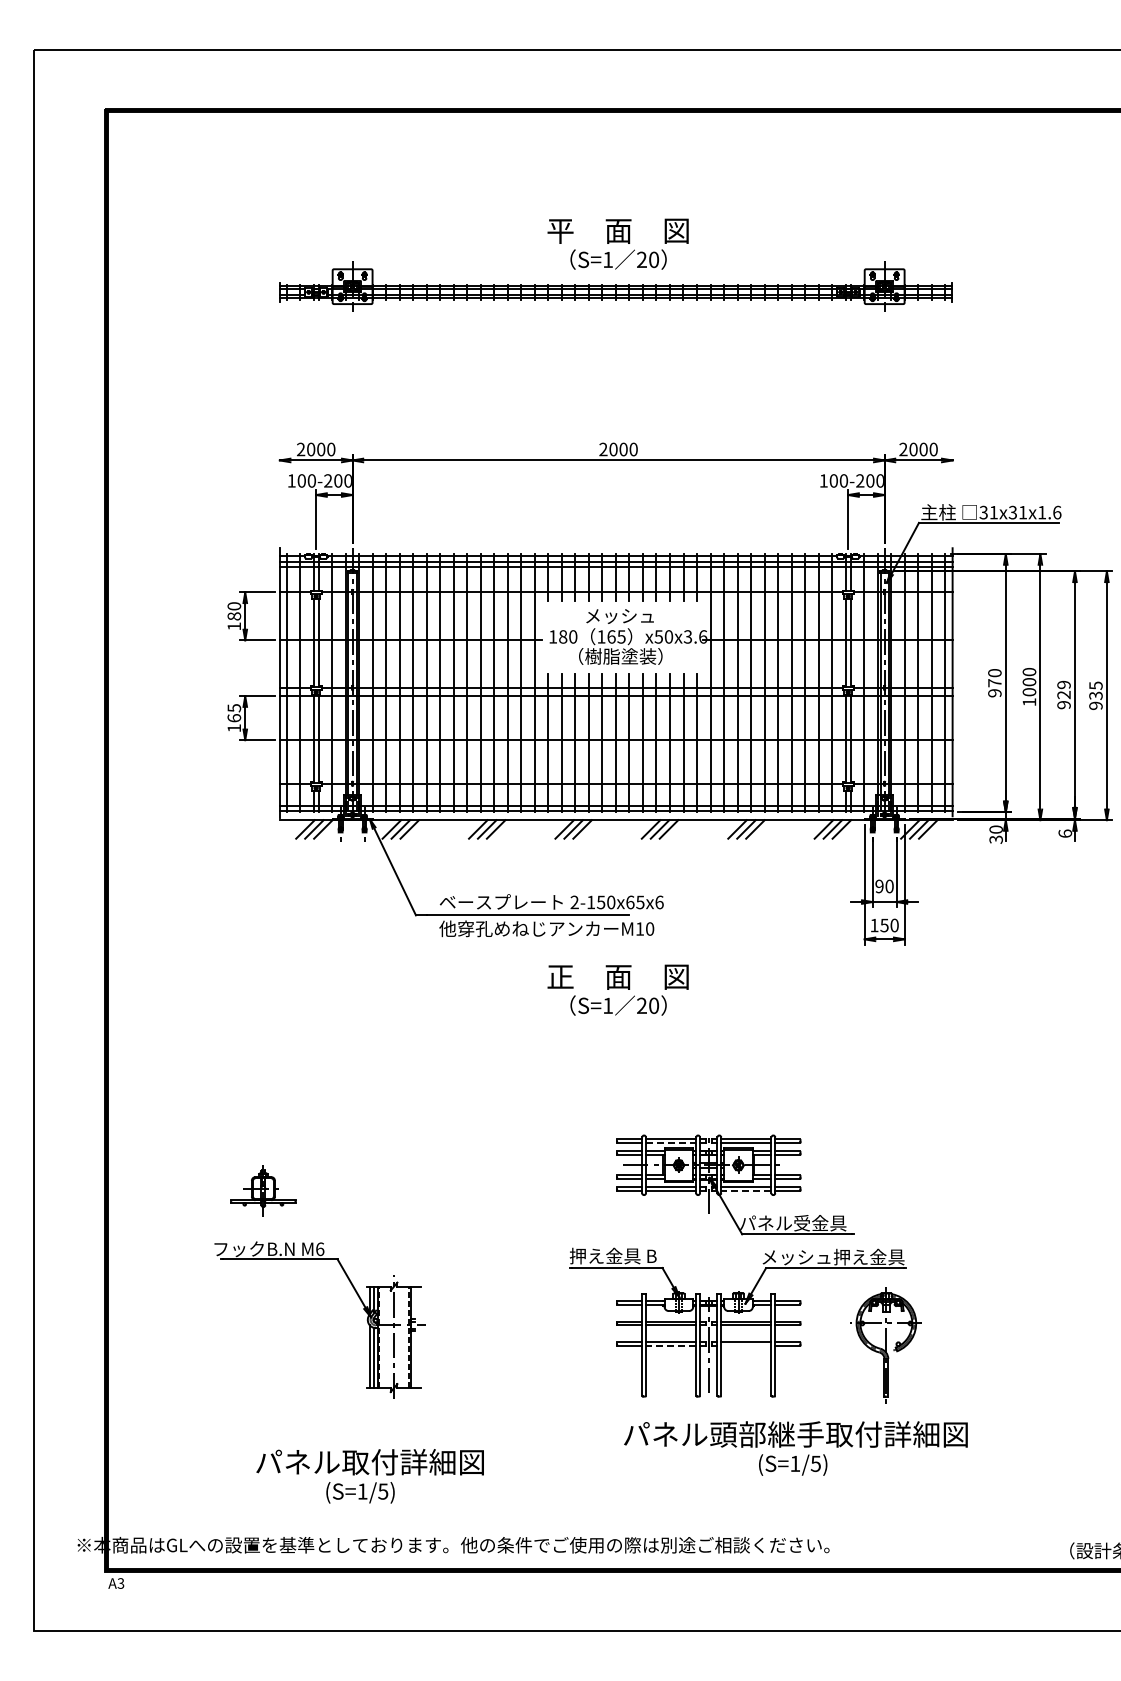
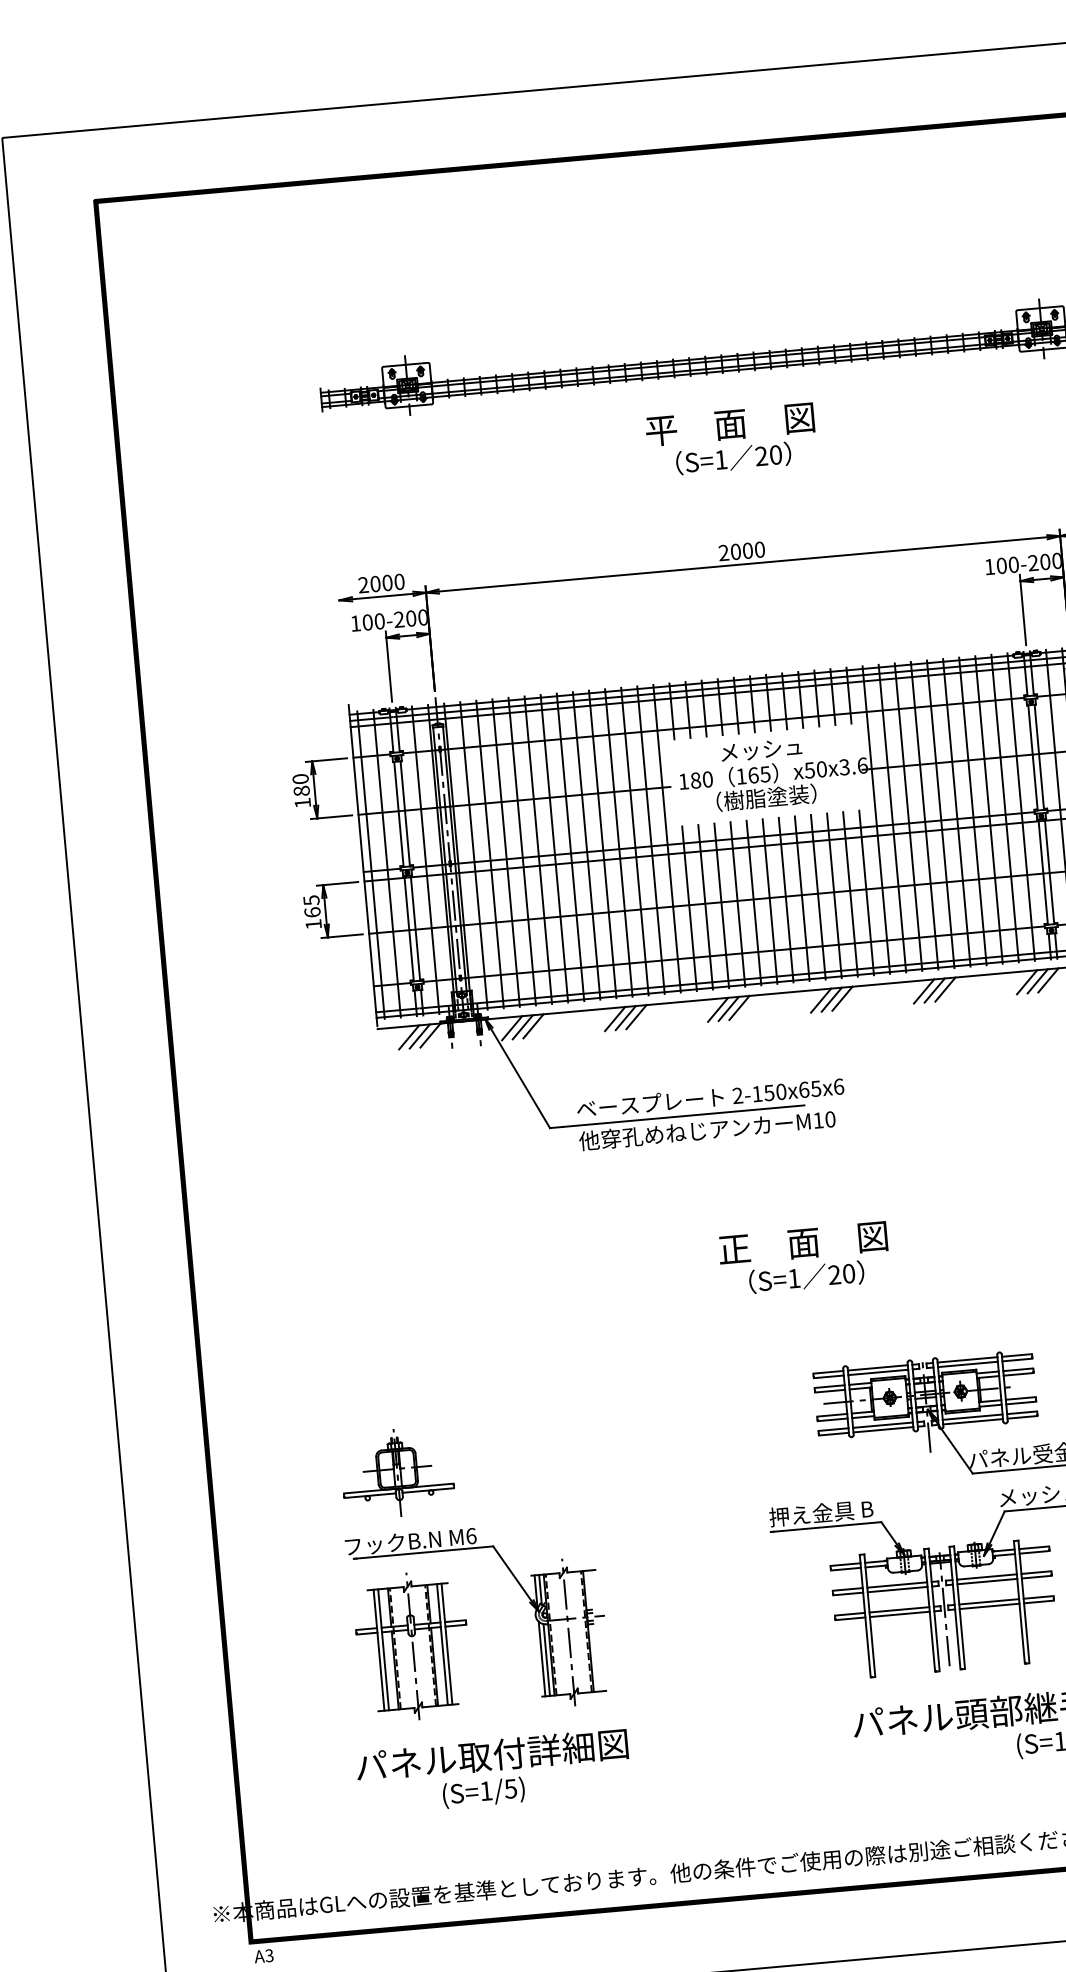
text: (617, 243) -> (730, 439), moved
text: (617, 989) -> (803, 1258), moved
line: (671, 1143) -> (878, 1372), dashed -> solid
part: (263, 1190) -> (397, 1472), size x1.43
line: (745, 1191) -> (972, 1422), dashed -> solid
part: (263, 1336) -> (413, 1646), added
line: (670, 1346) -> (899, 1614), dashed -> solid
line: (746, 1346) -> (989, 1606), added
text: (369, 1476) -> (492, 1772), moved

